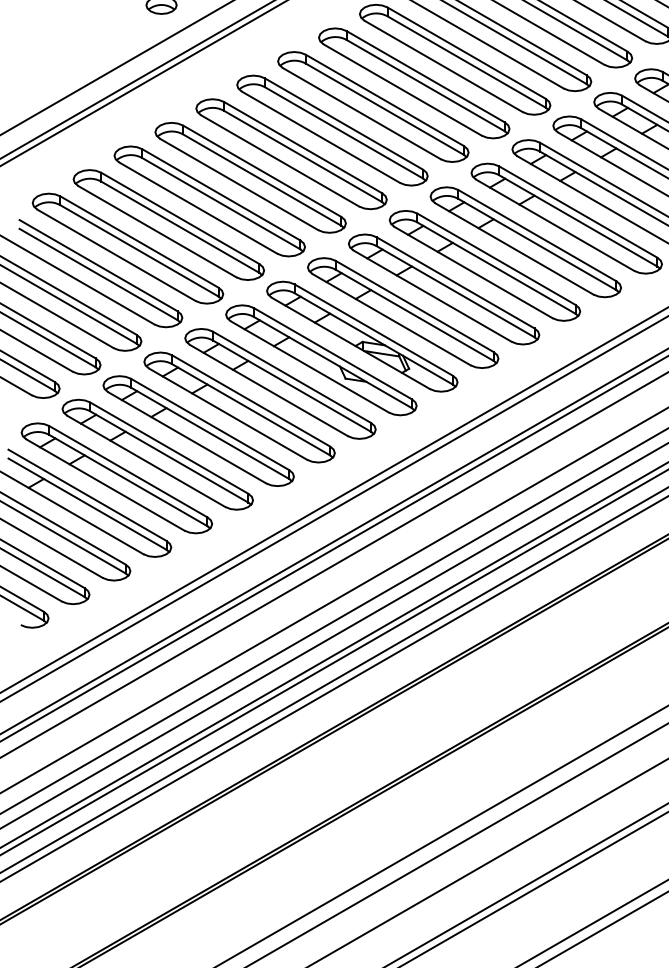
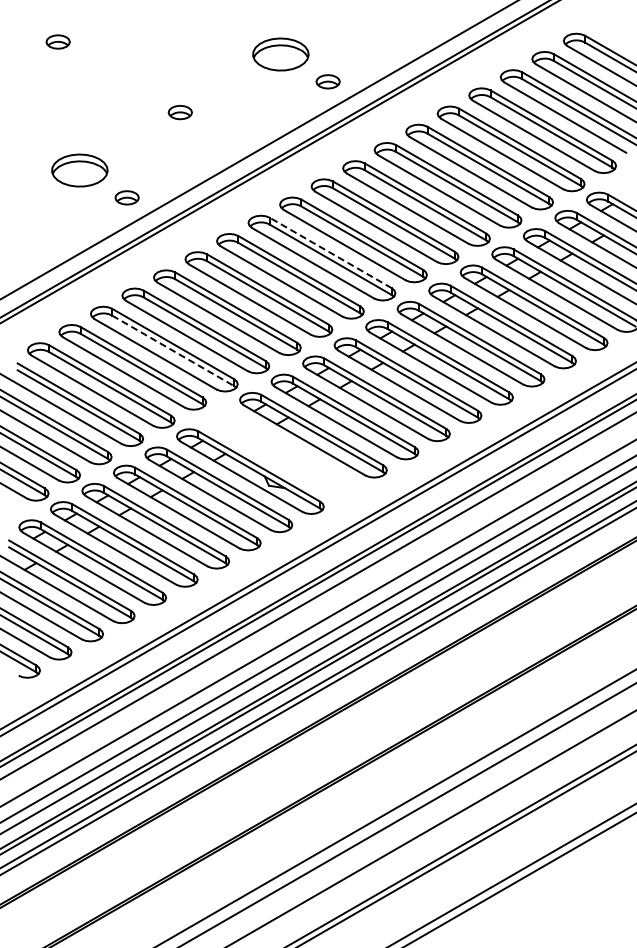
line: (425, 76) -> (330, 252), solid -> dashed
line: (221, 204) -> (173, 351), solid -> dashed
part: (361, 336) -> (281, 453), removed

